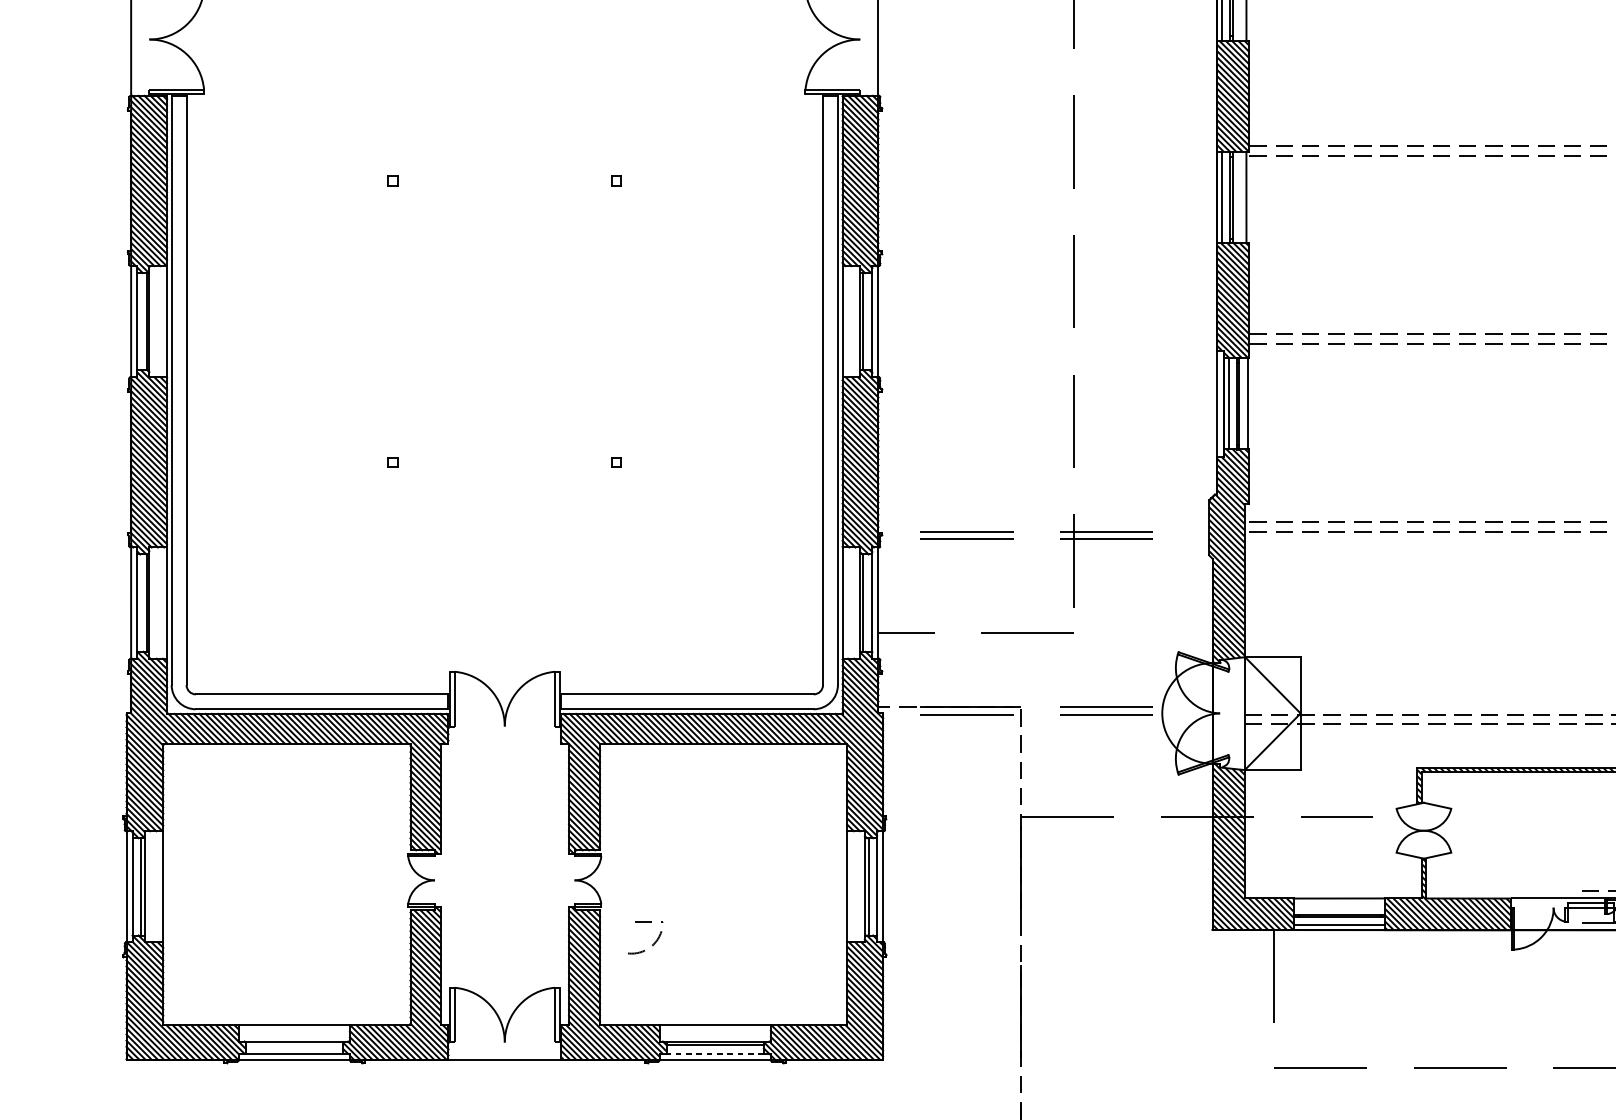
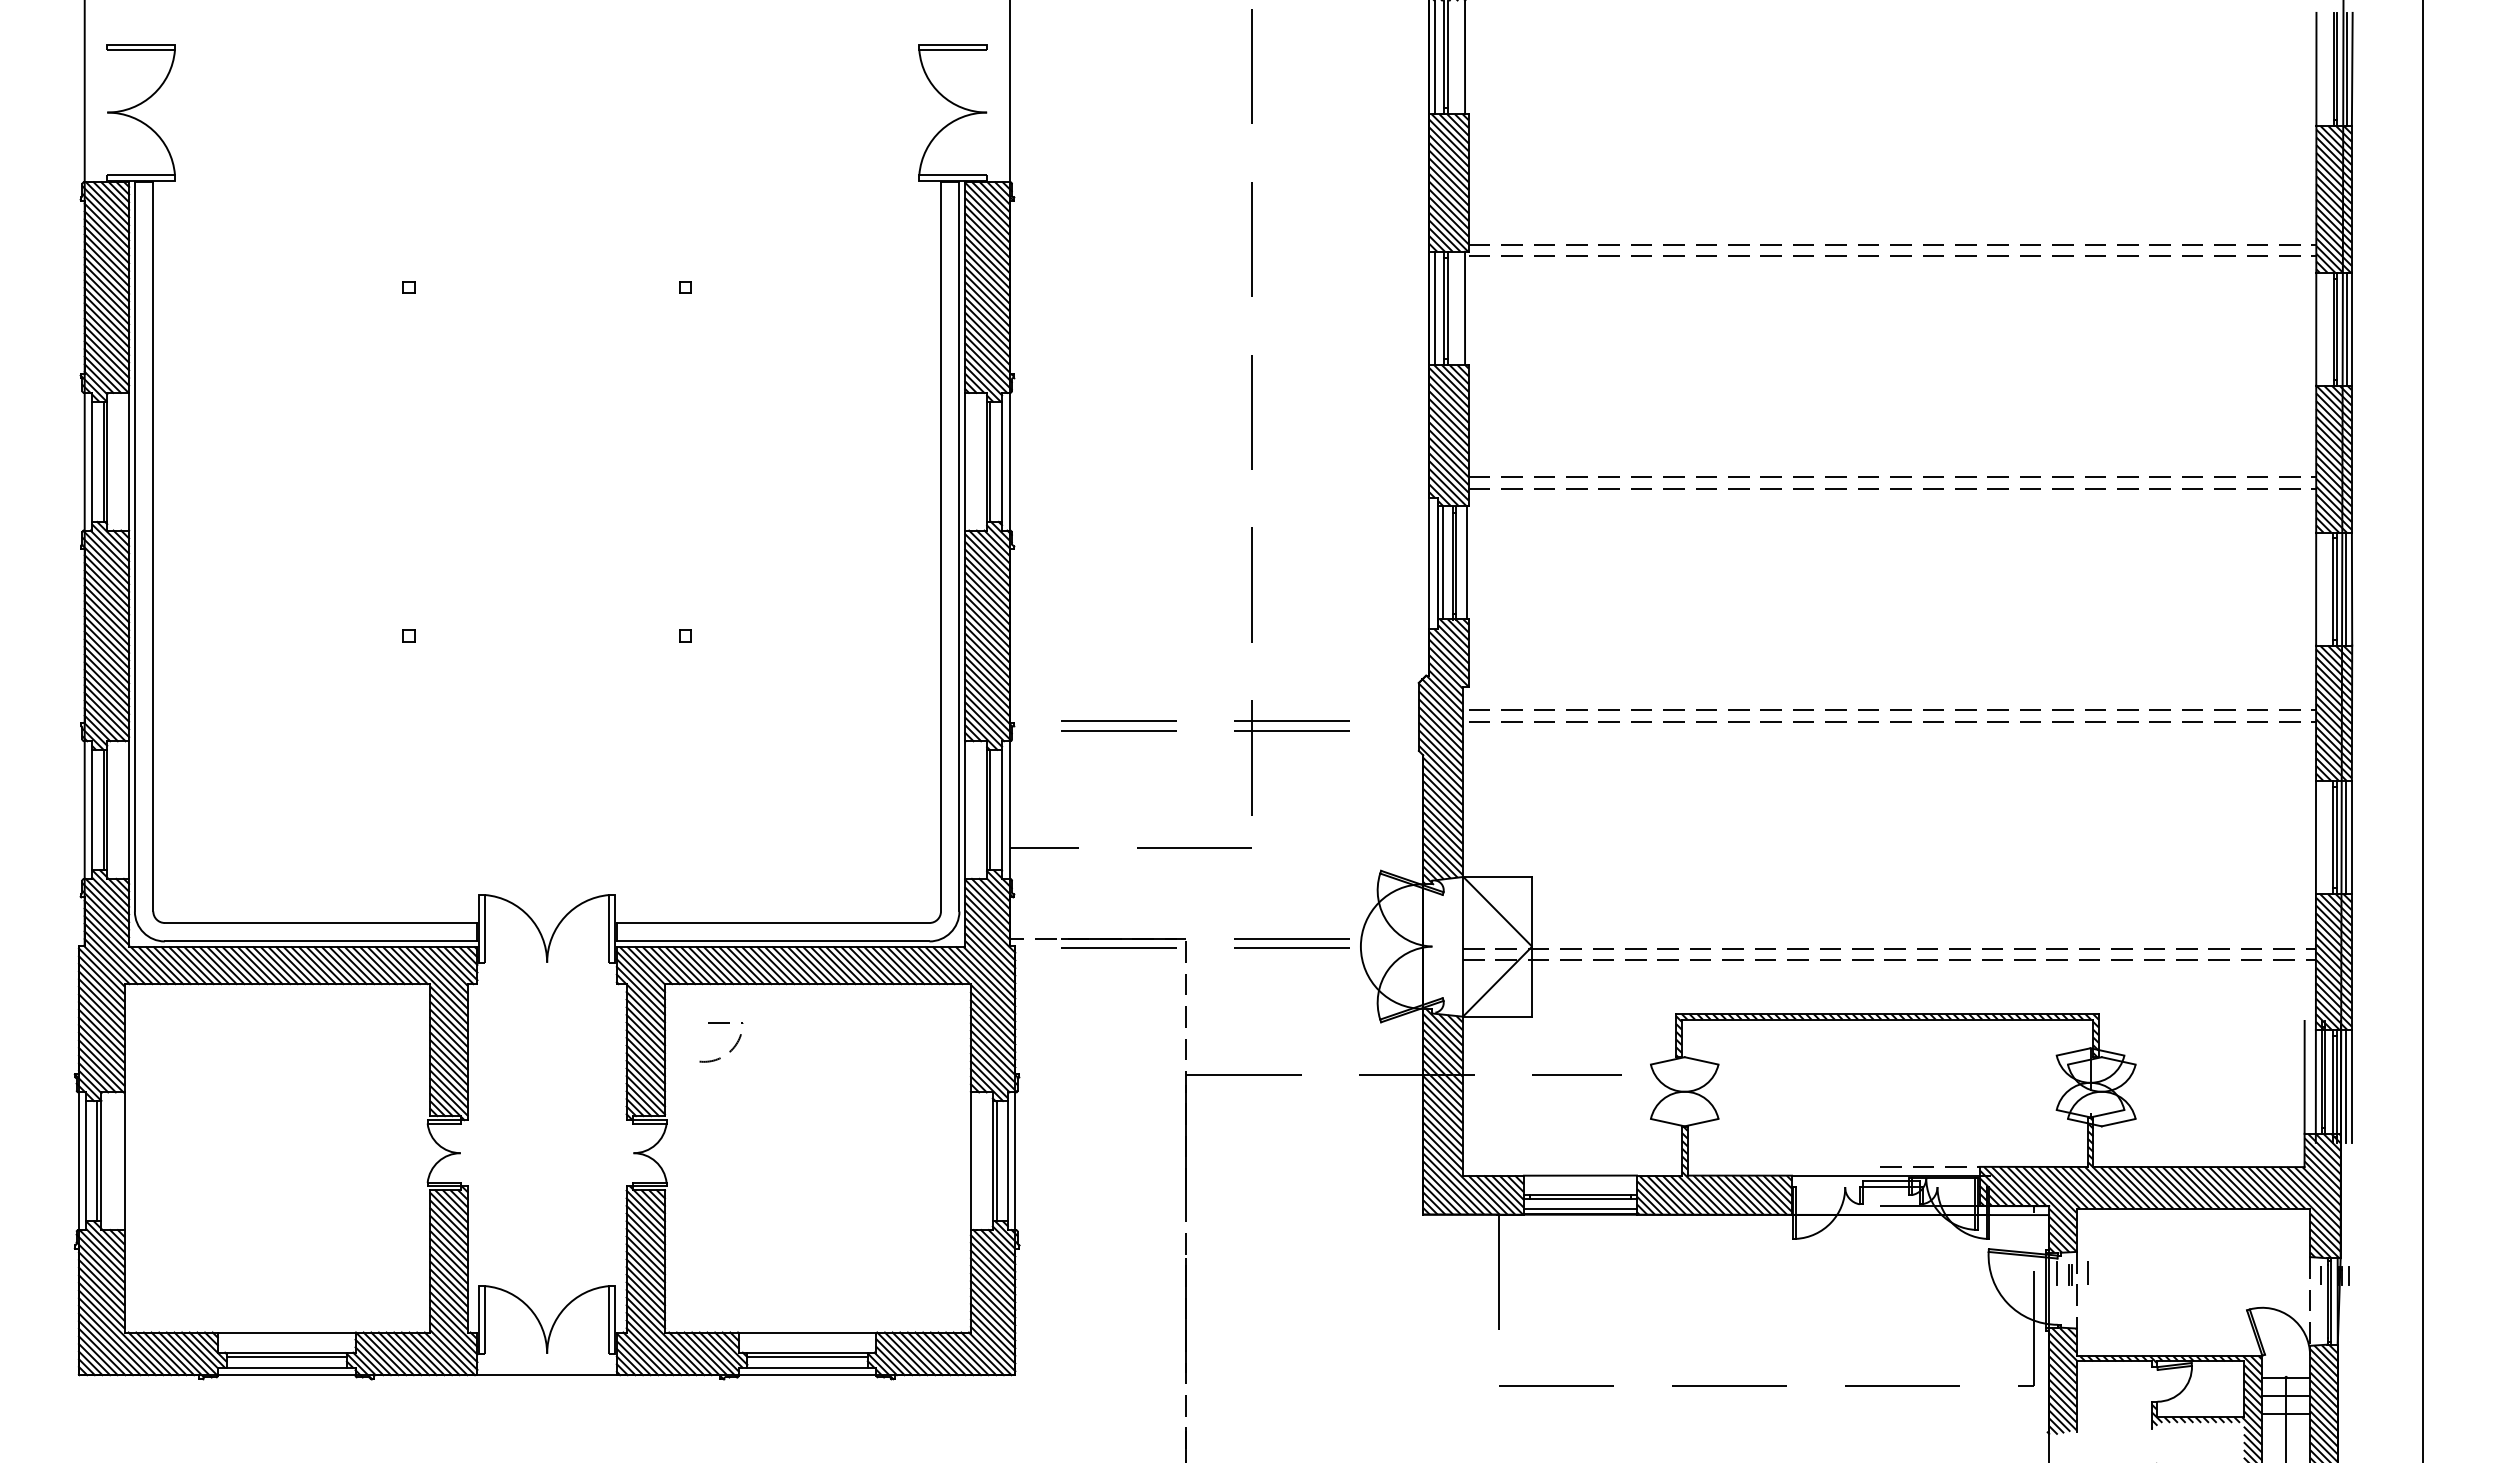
part: (652, 944) -> (729, 1050), moved
line: (294, 1045) -> (286, 1357), added
line: (715, 1053) -> (807, 1367), dashed -> solid

